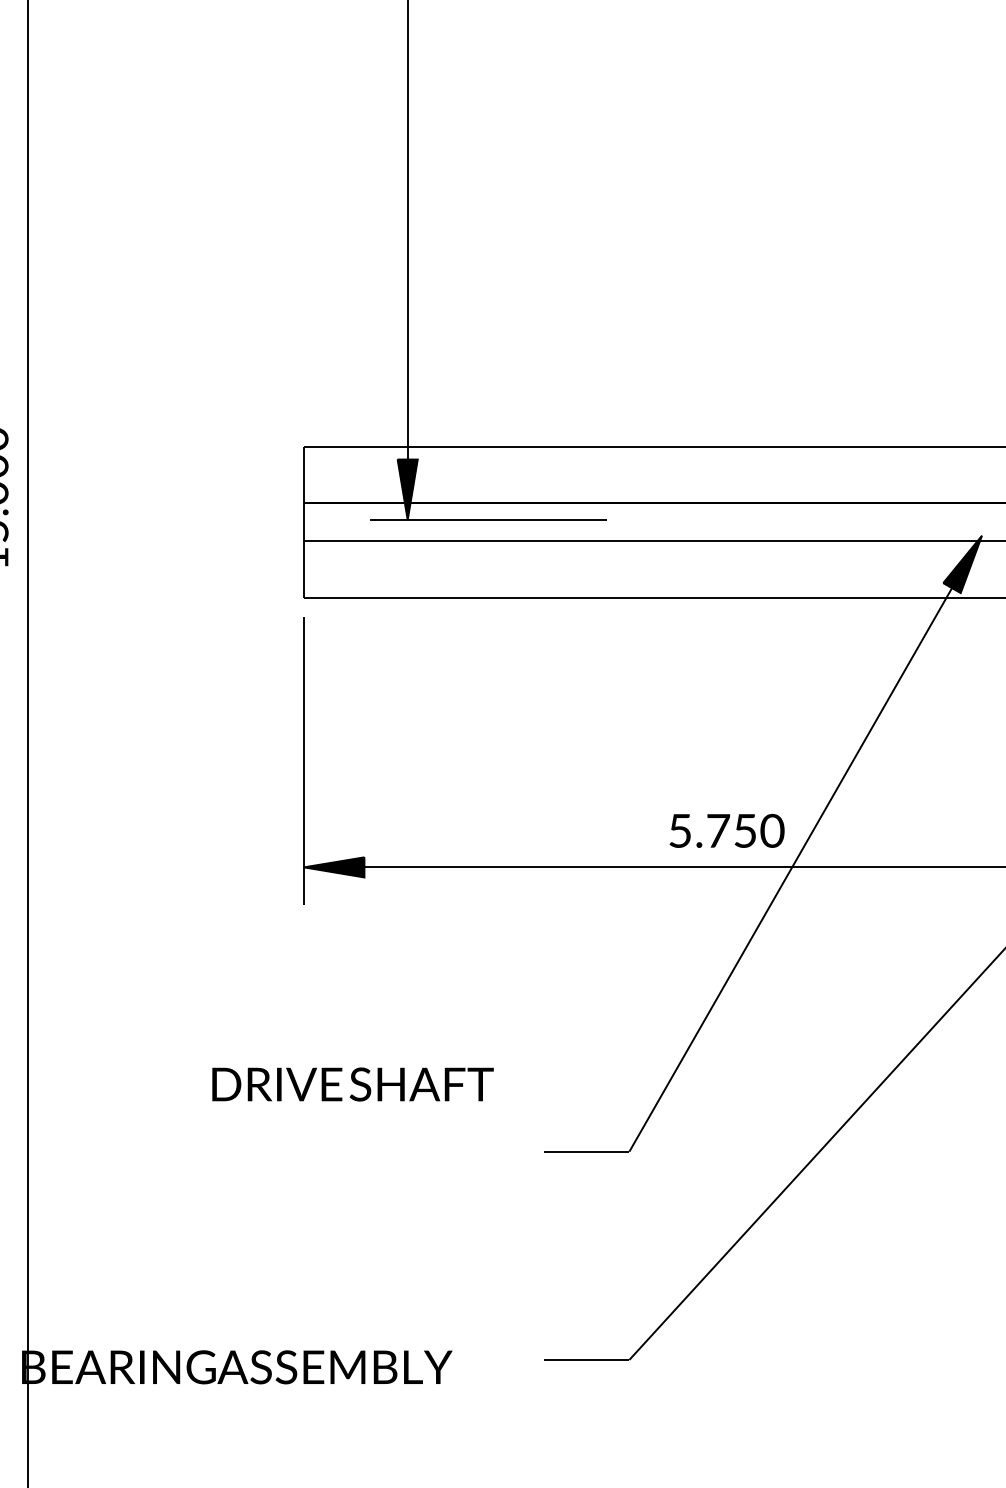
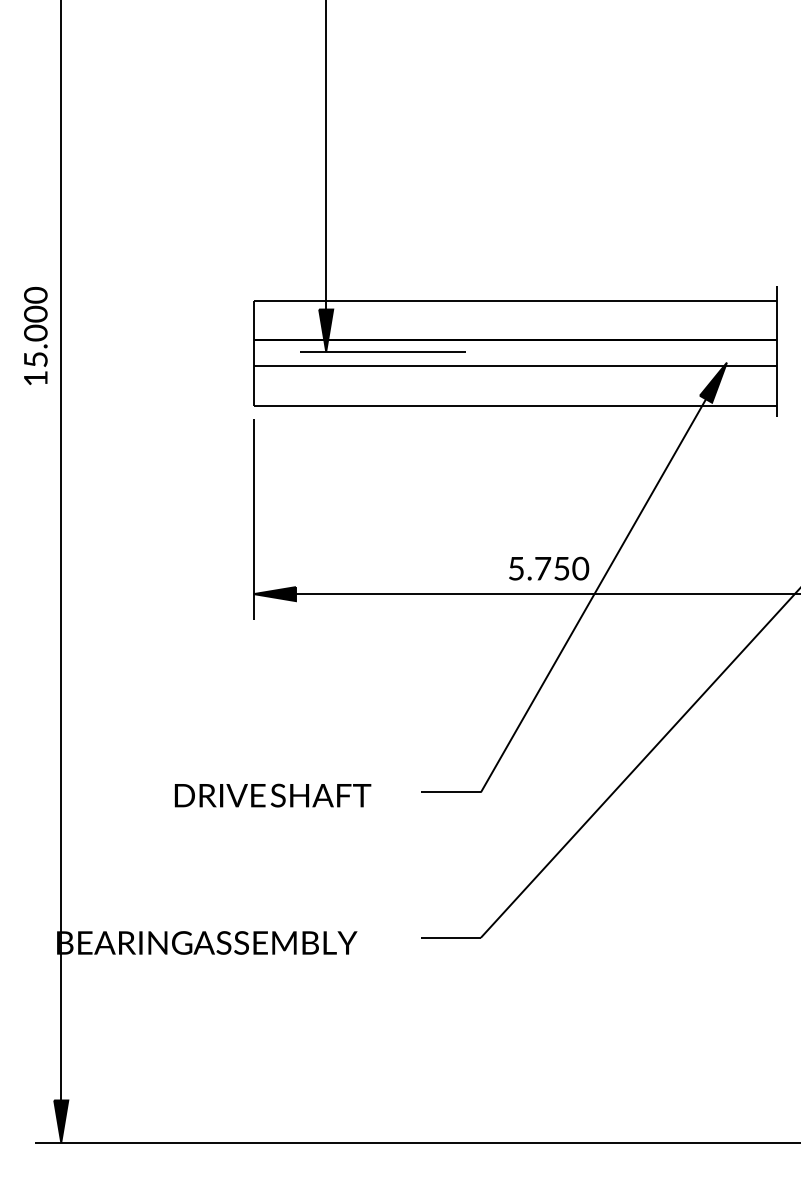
text: (353, 1084) -> (273, 795), moved

